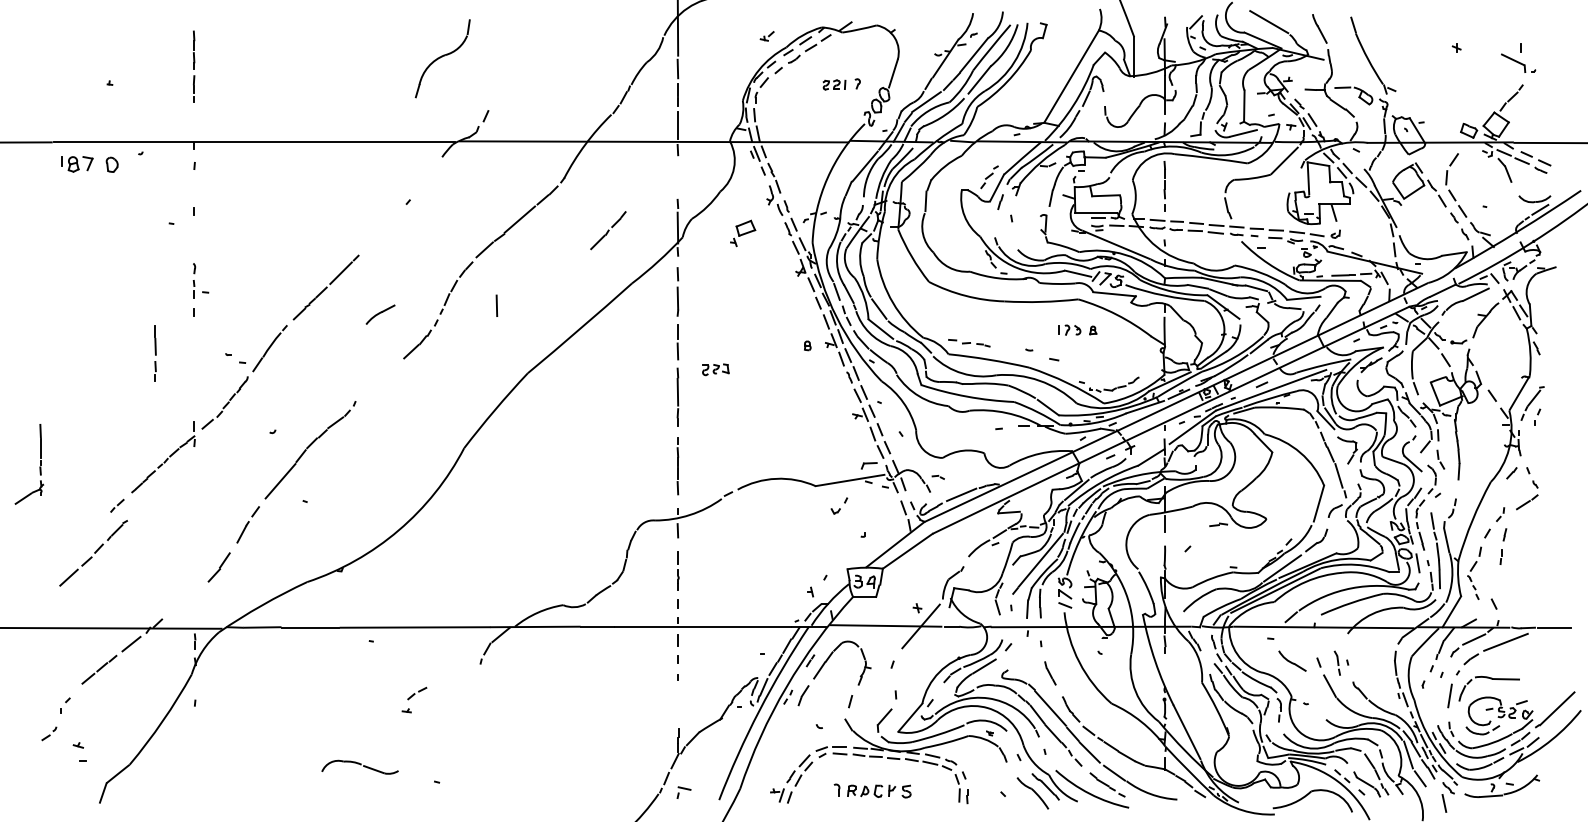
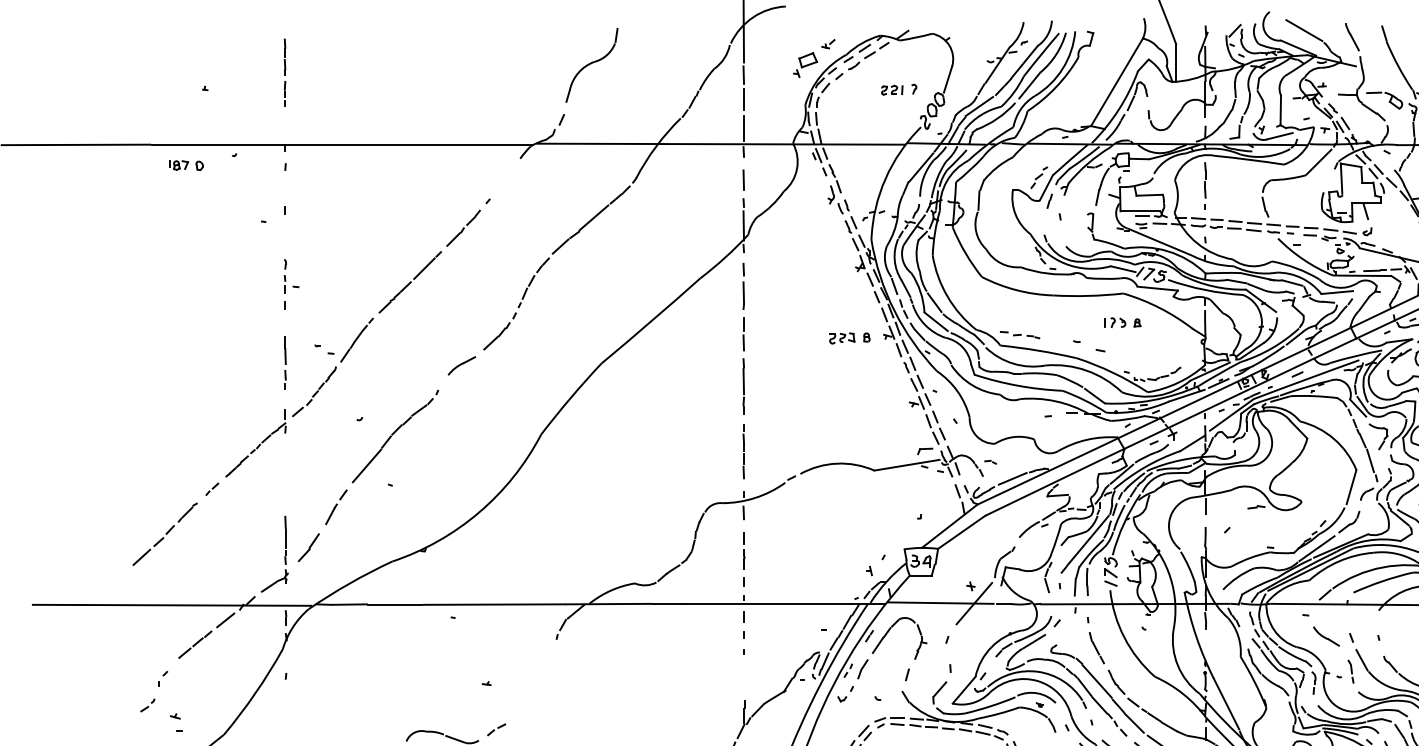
part: (442, 58) -> (591, 65), moved
part: (90, 164) -> (186, 165), size x0.62
line: (608, 230) -> (463, 228), moved
part: (743, 233) -> (805, 65), moved
line: (496, 305) -> (743, 179), moved
part: (380, 314) -> (461, 365), moved
line: (155, 353) -> (285, 362), moved
part: (715, 369) -> (841, 338), moved
part: (39, 466) -> (284, 556), moved
part: (839, 505) -> (845, 693), moved
part: (93, 553) -> (165, 534), moved
part: (1336, 662) -> (1350, 670), moved
part: (1050, 673) -> (1097, 648), size x1.43
part: (417, 693) -> (496, 729), moved

